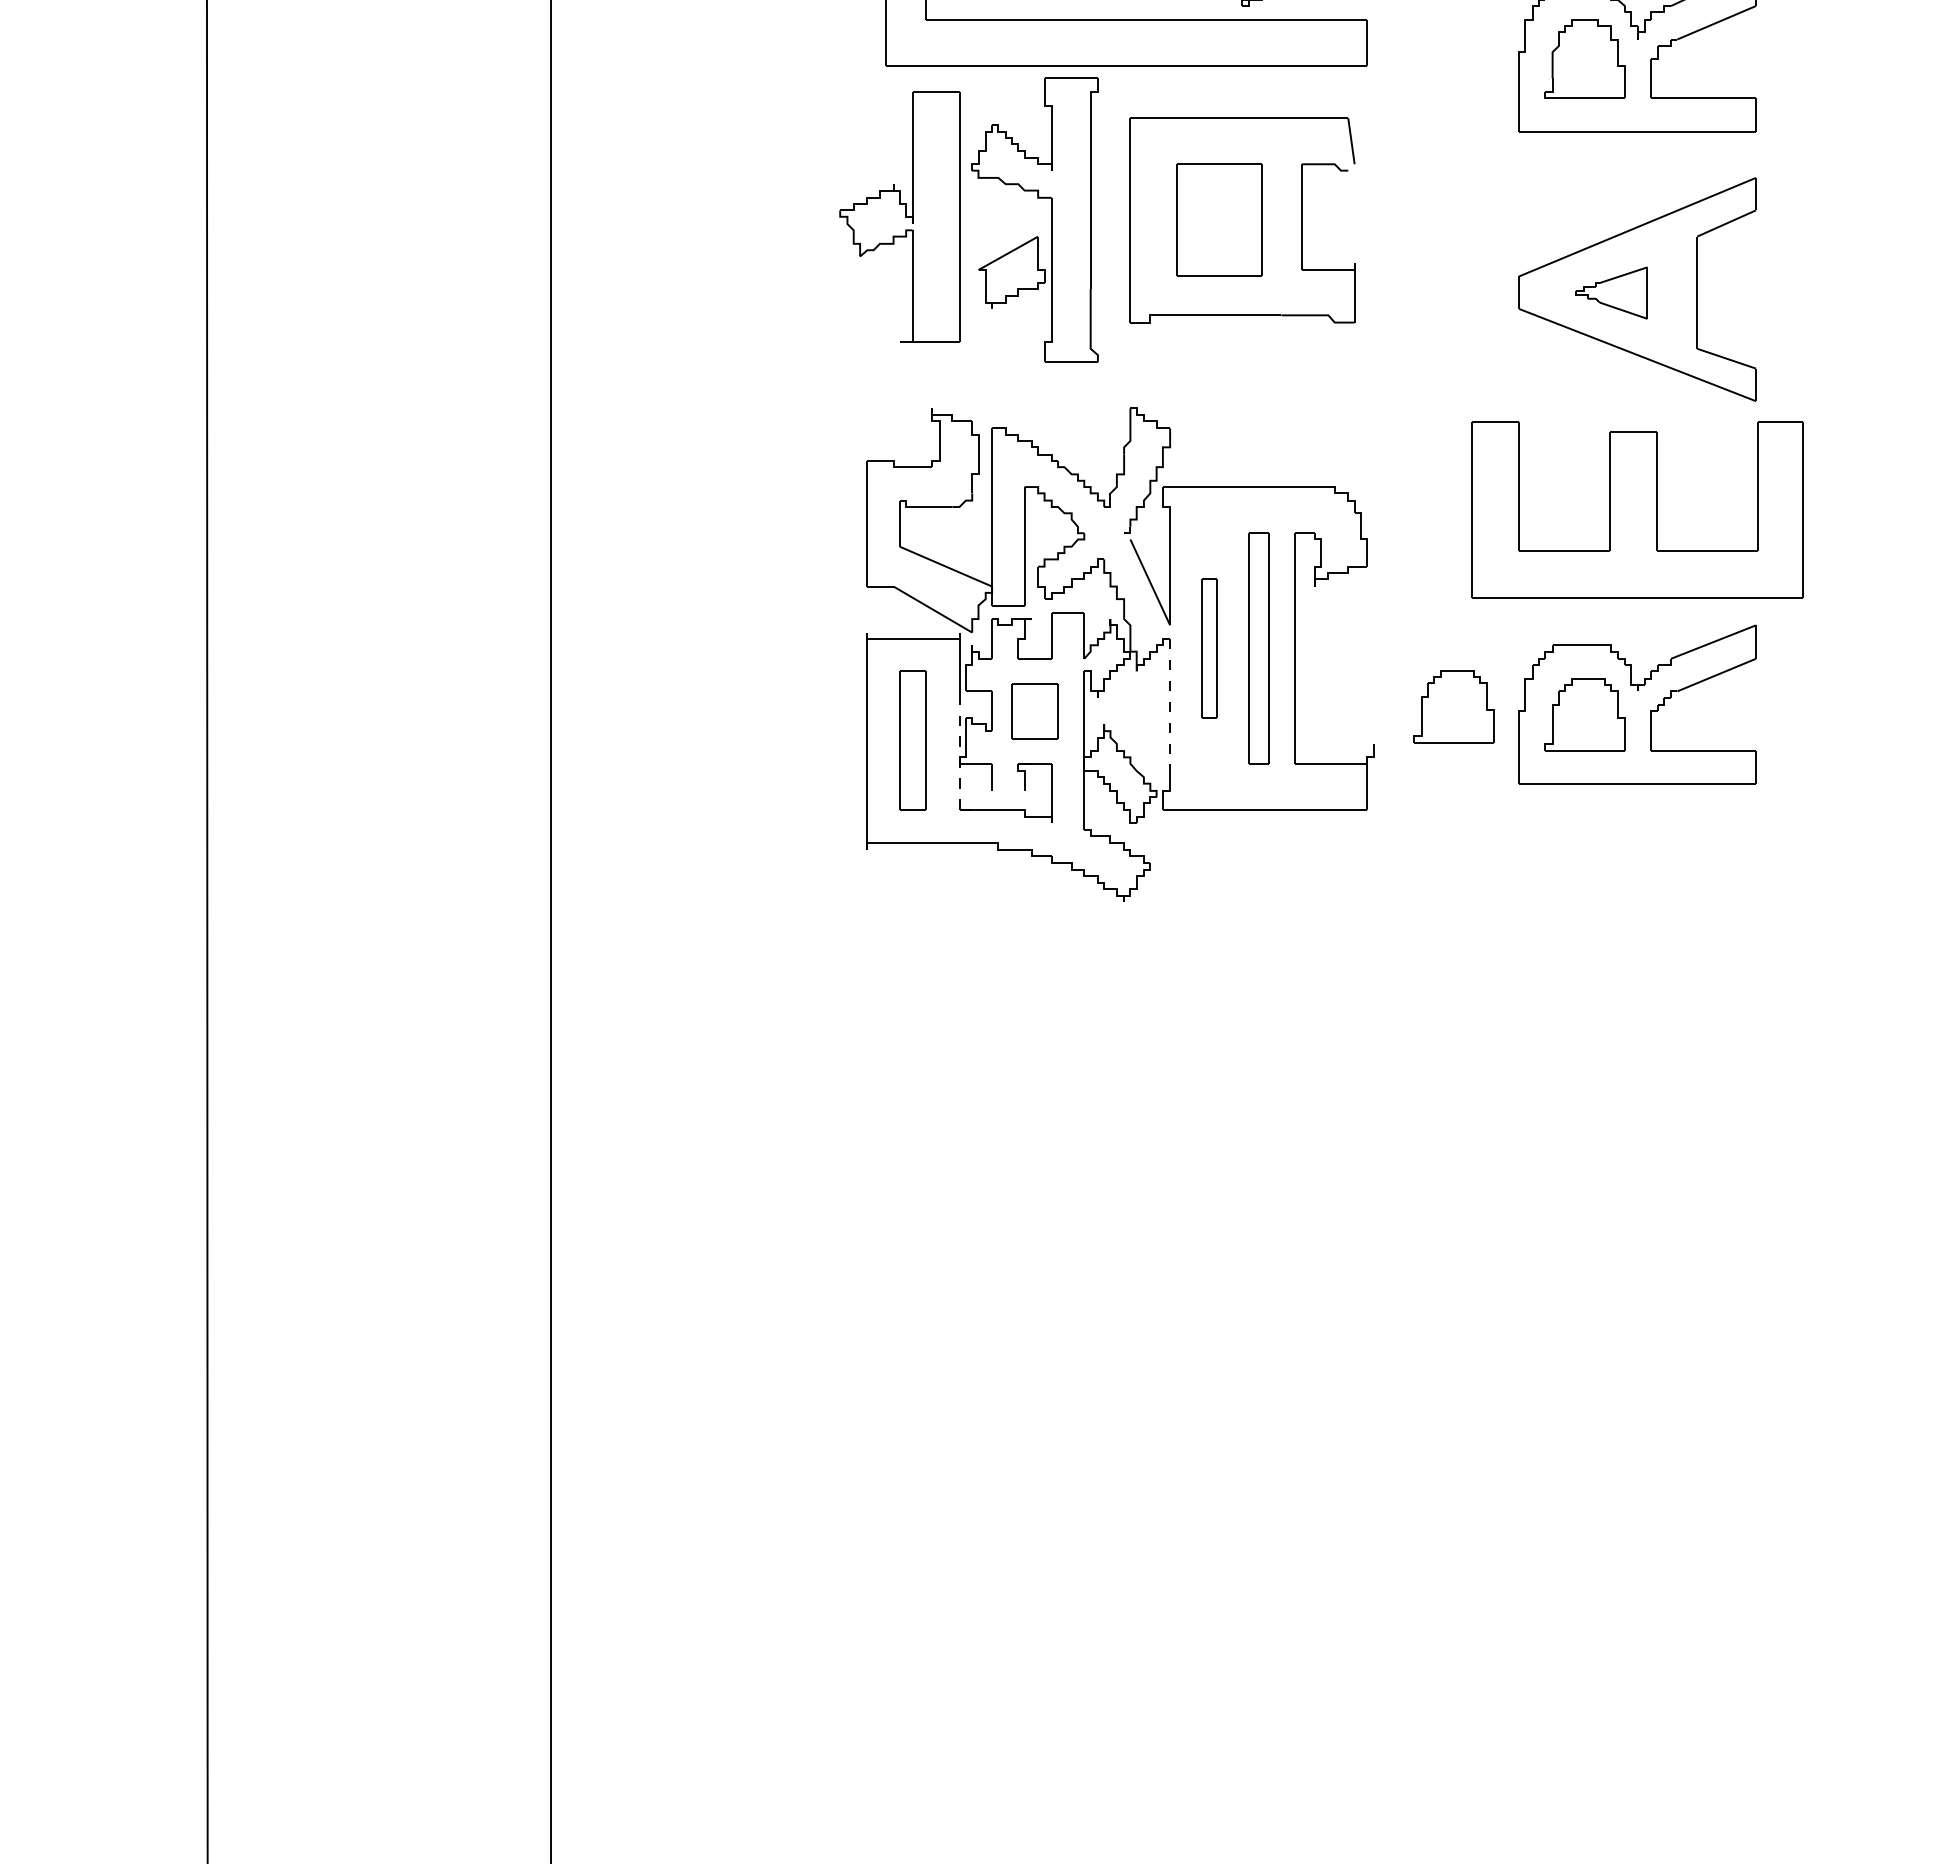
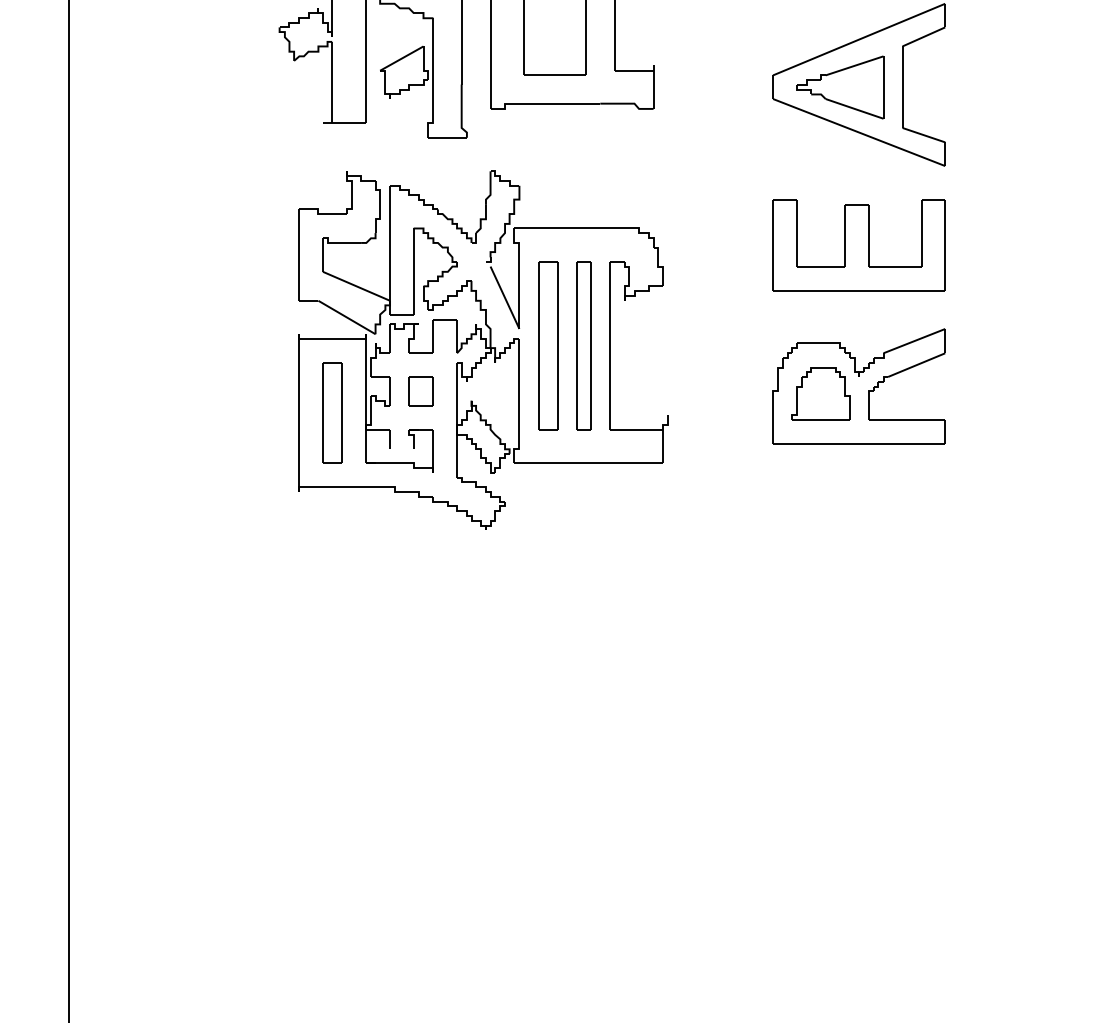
part: (1611, 292) -> (840, 87), size x1.67
part: (1637, 509) -> (859, 244), size x0.71
part: (1209, 648) -> (548, 345), size x1.67
line: (1170, 701) -> (519, 384), dashed -> solid
part: (1453, 706) -> (725, 387), removed
part: (1034, 710) -> (420, 390), size x0.71
line: (959, 753) -> (366, 422), dashed -> solid

